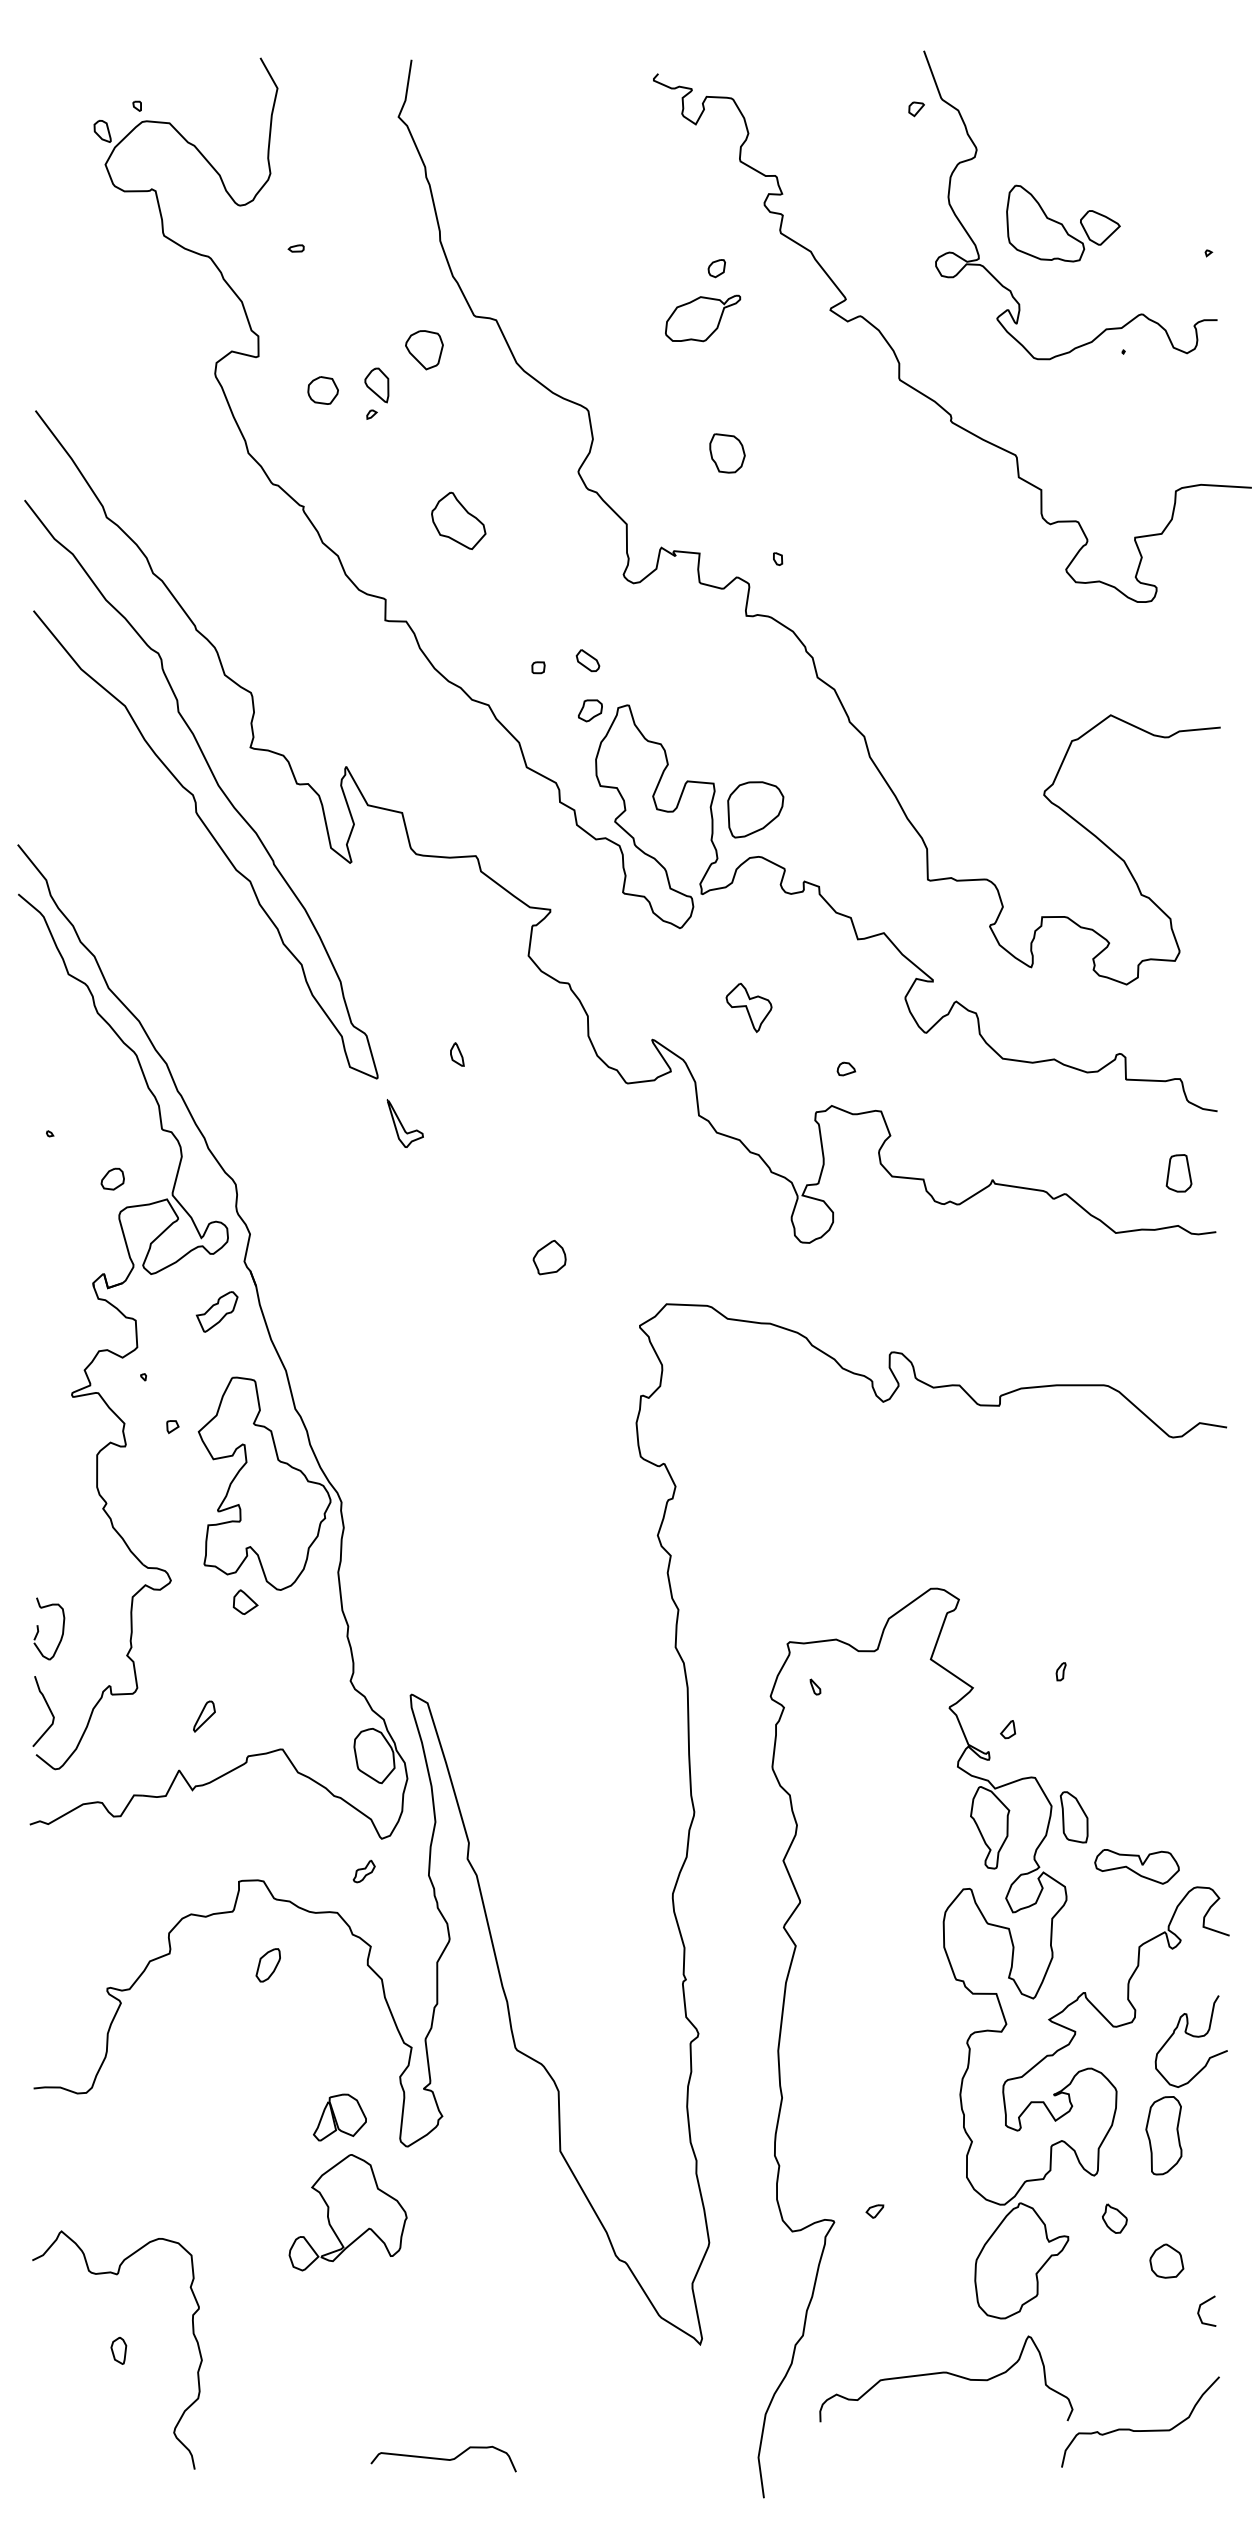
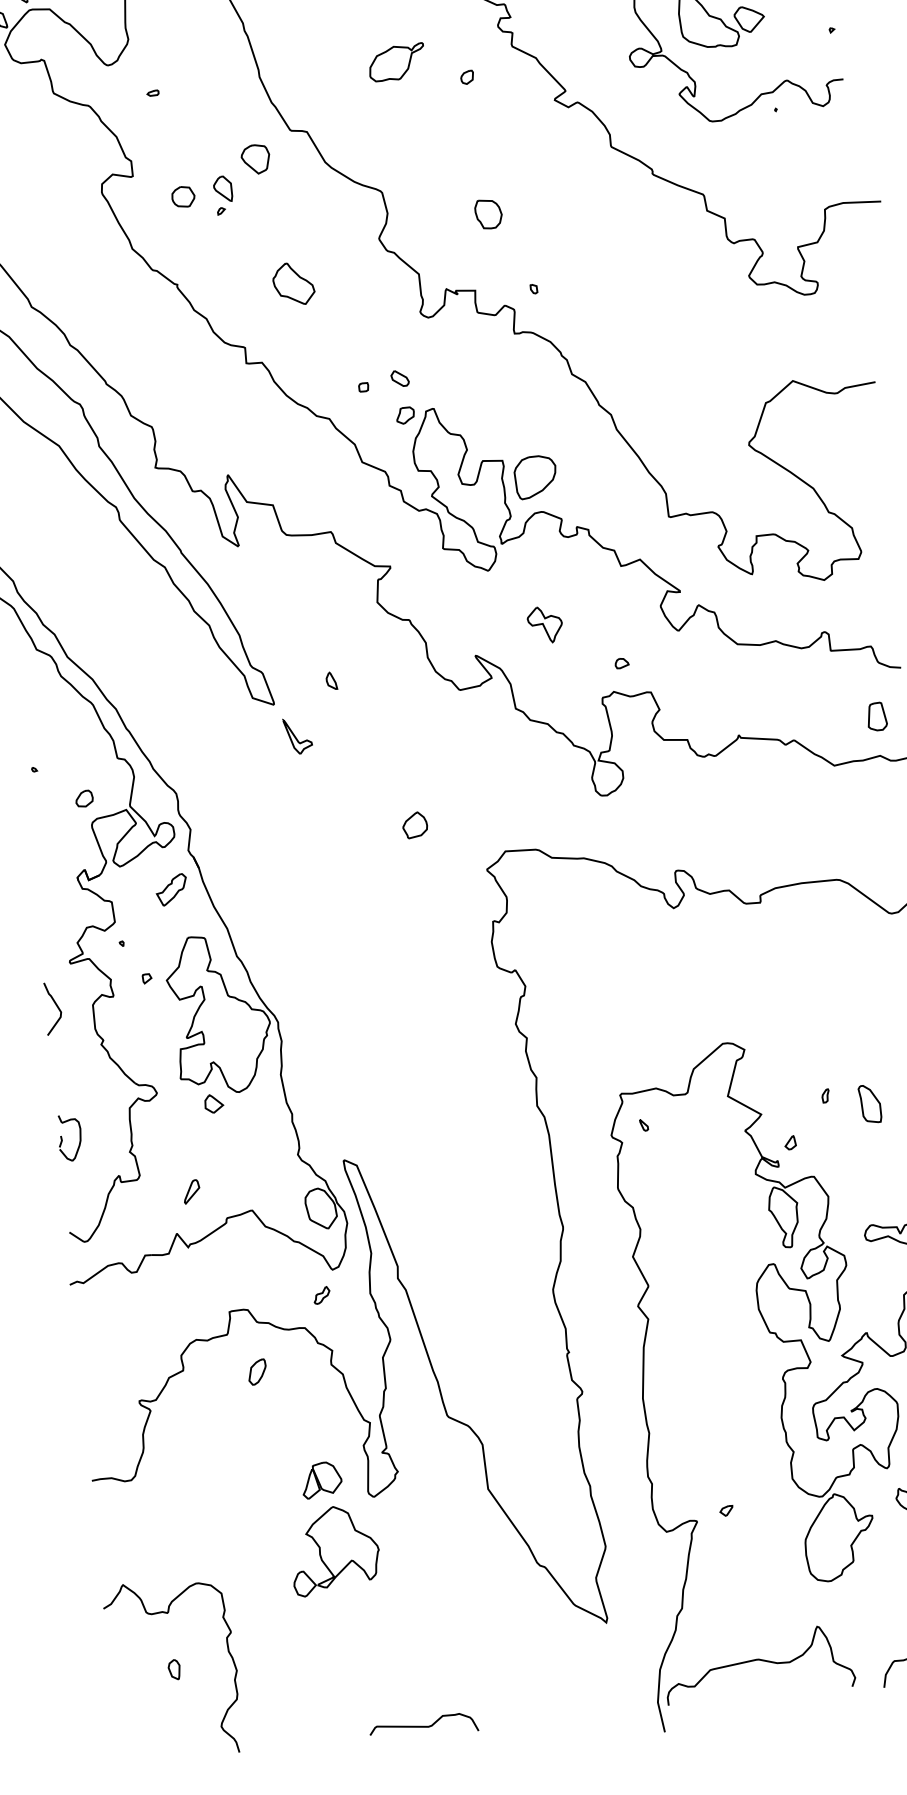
part: (703, 318) -> (397, 62), moved
curve: (48, 1708) -> (56, 1006), moved
part: (1073, 1817) -> (869, 1104), moved
curve: (948, 2374) -> (760, 1660), moved

